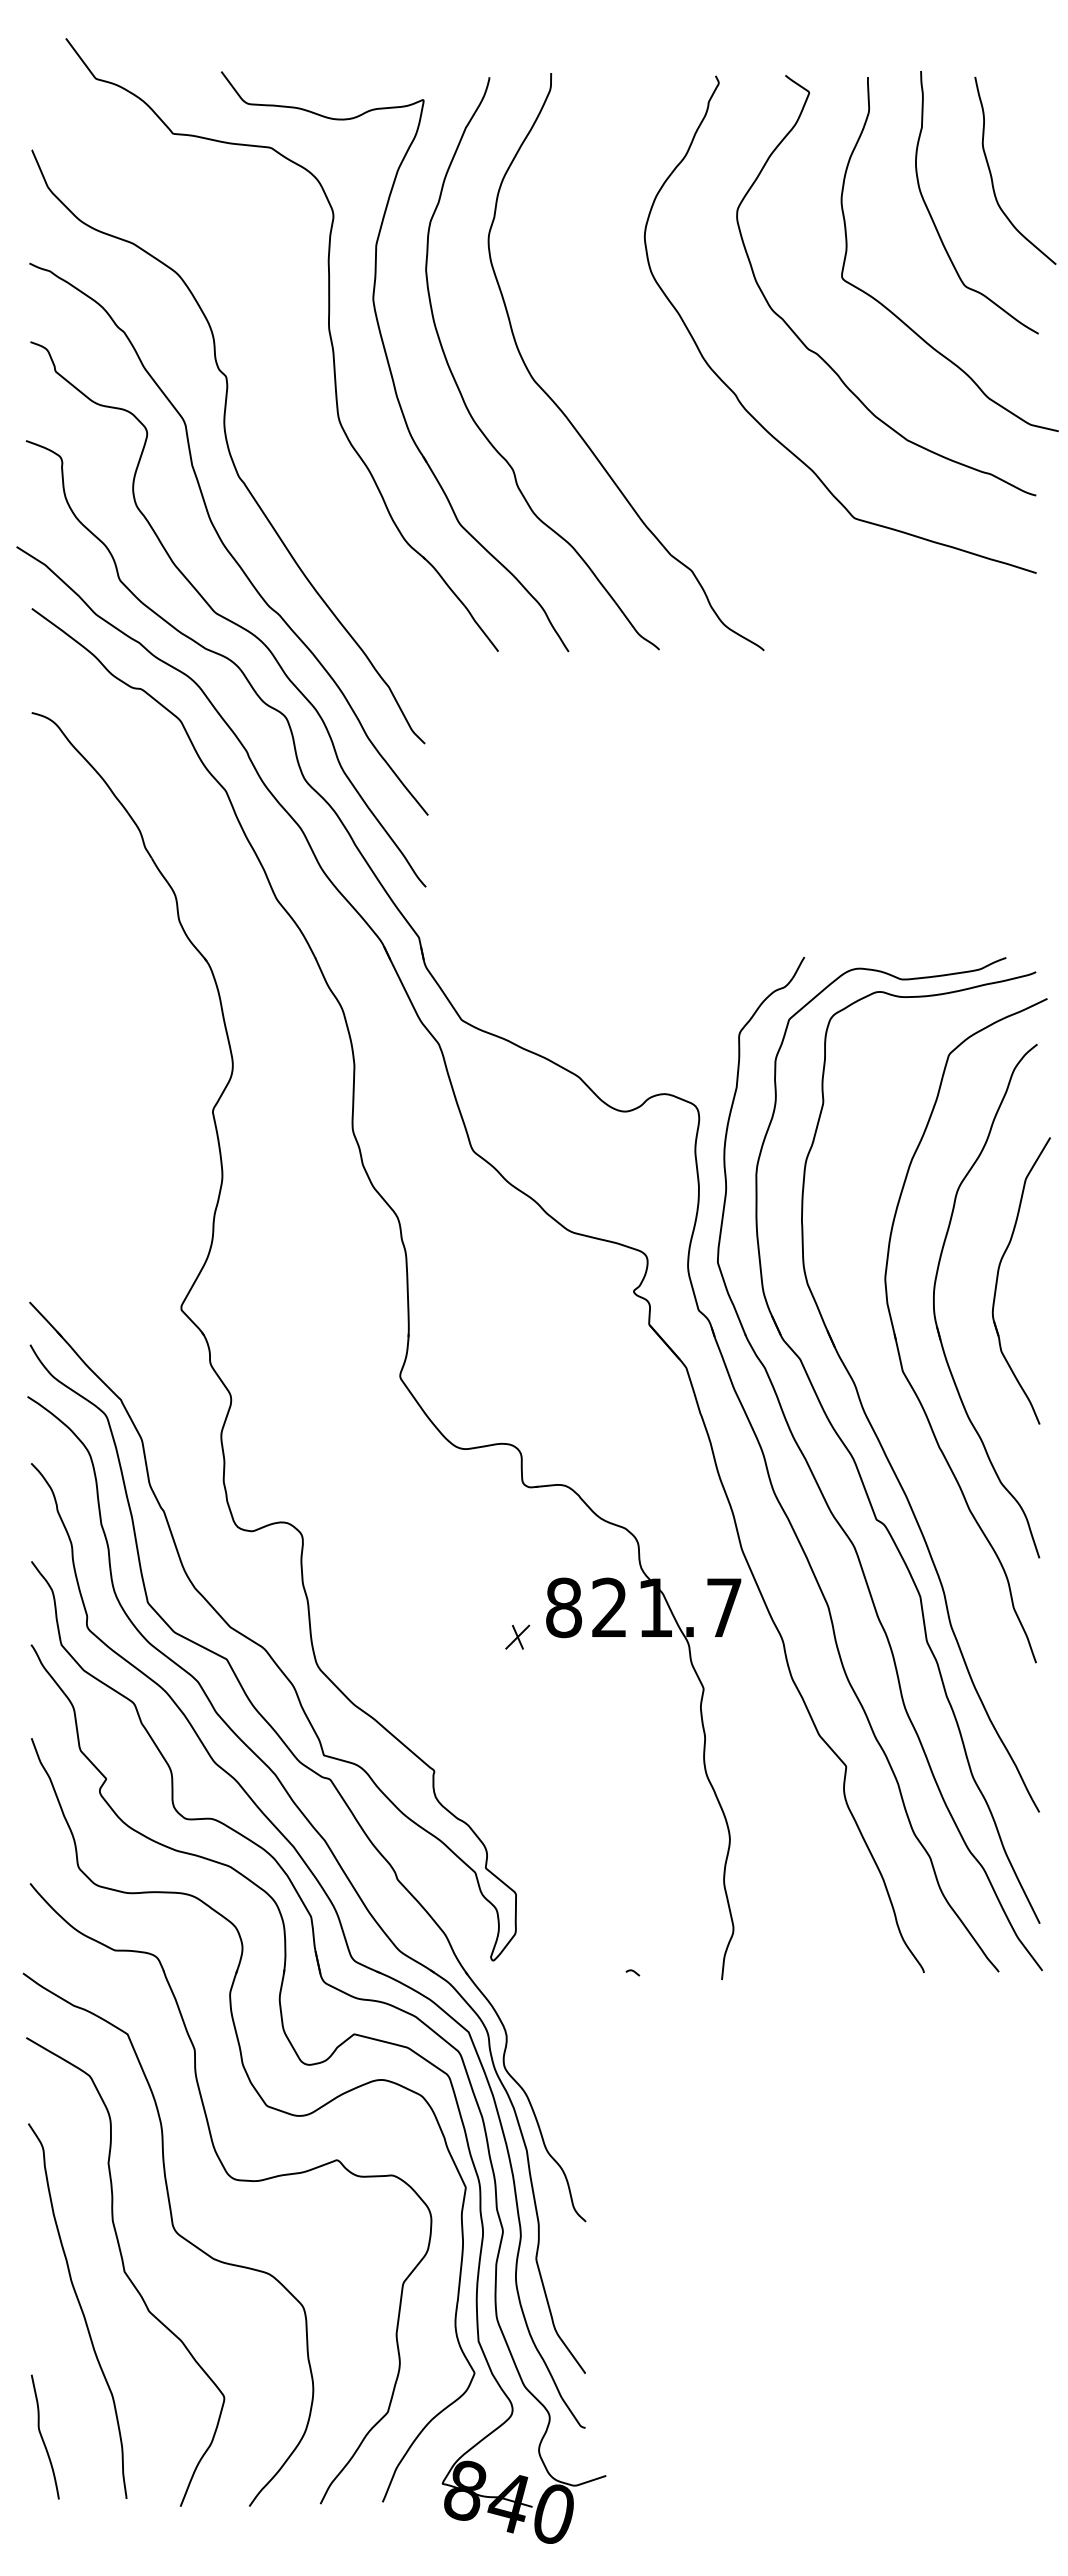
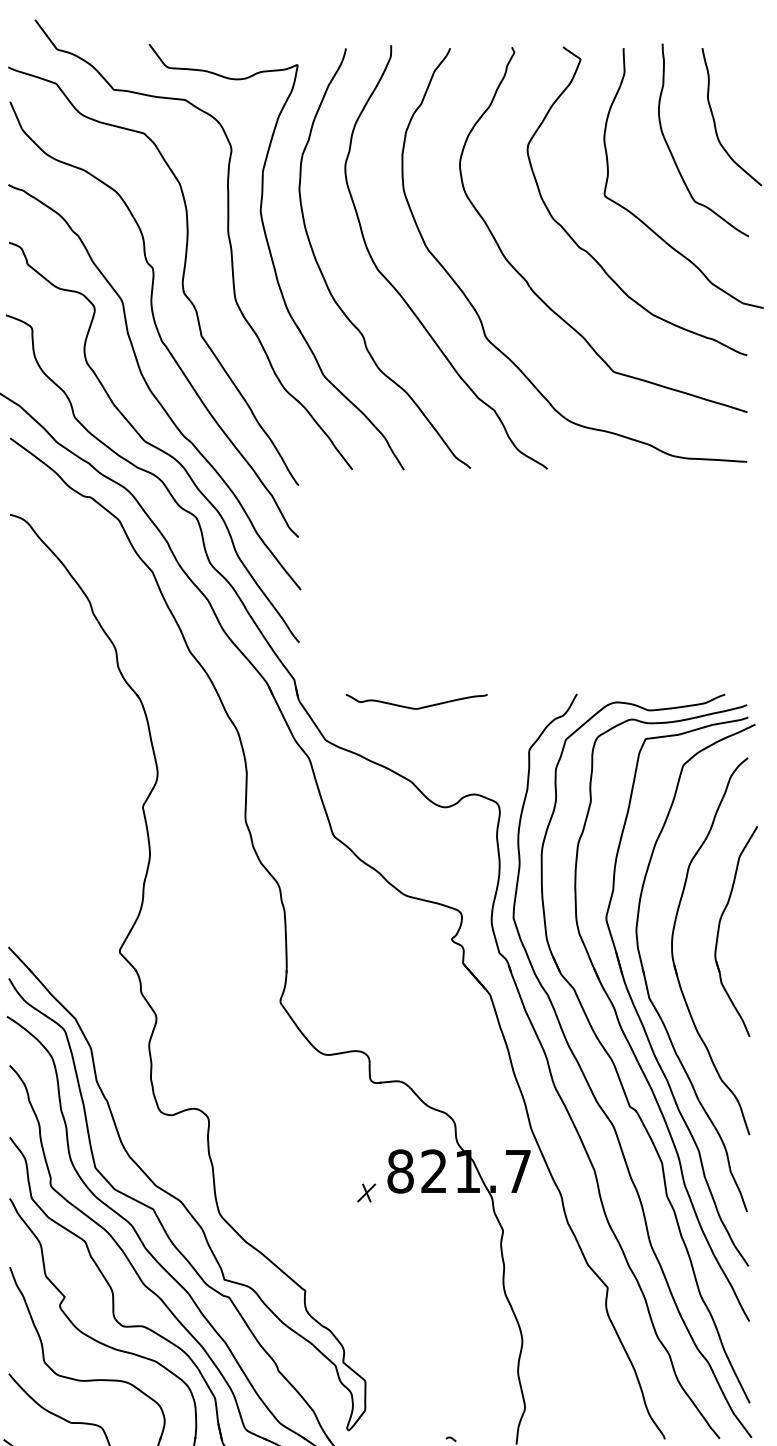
curve: (266, 389) -> (182, 277), added
curve: (669, 438) -> (478, 313), added
curve: (585, 976) -> (416, 708), added
part: (885, 1386) -> (636, 1009), added

